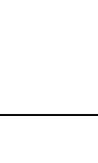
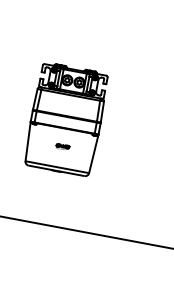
part: (45, 58) -> (65, 118), added

